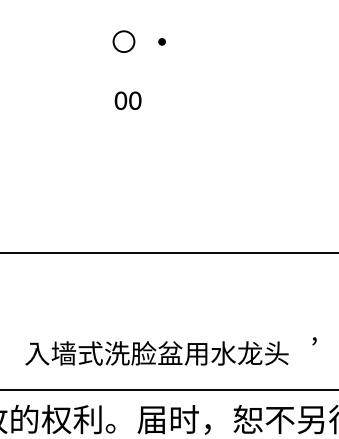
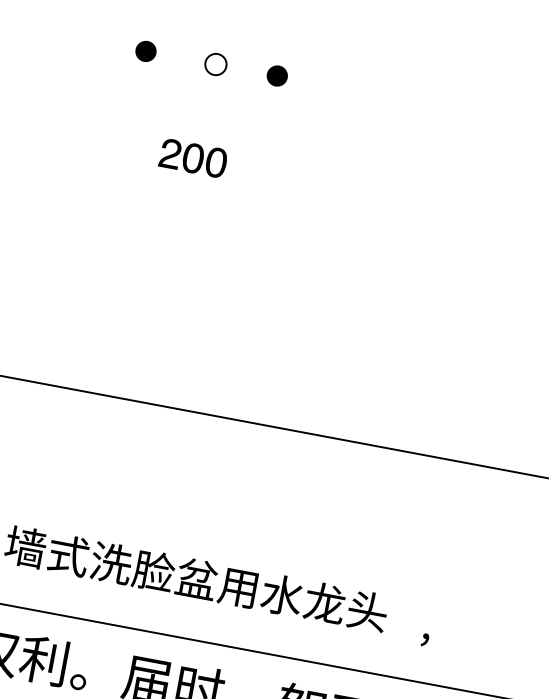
fill: (79, 41) -> (144, 50), added
part: (123, 41) -> (215, 63), size x0.62
part: (161, 41) -> (276, 75), size x1.67
fill: (106, 100) -> (170, 153), added
text: (314, 341) -> (424, 640), moved

